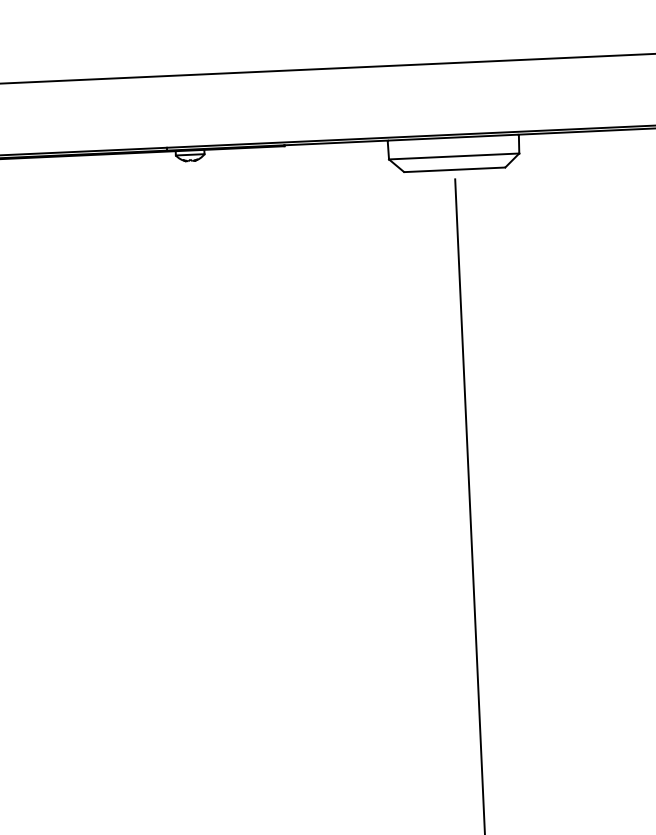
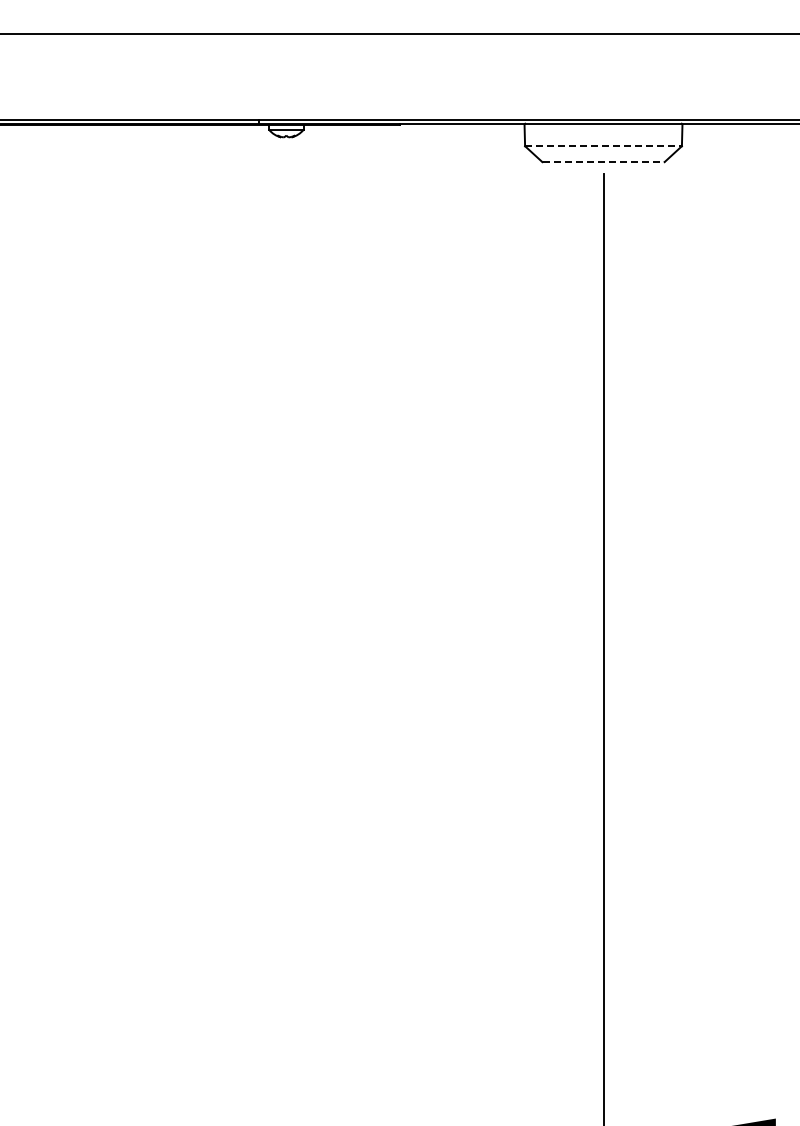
line: (454, 156) -> (604, 146), solid -> dashed
line: (455, 169) -> (604, 162), solid -> dashed

